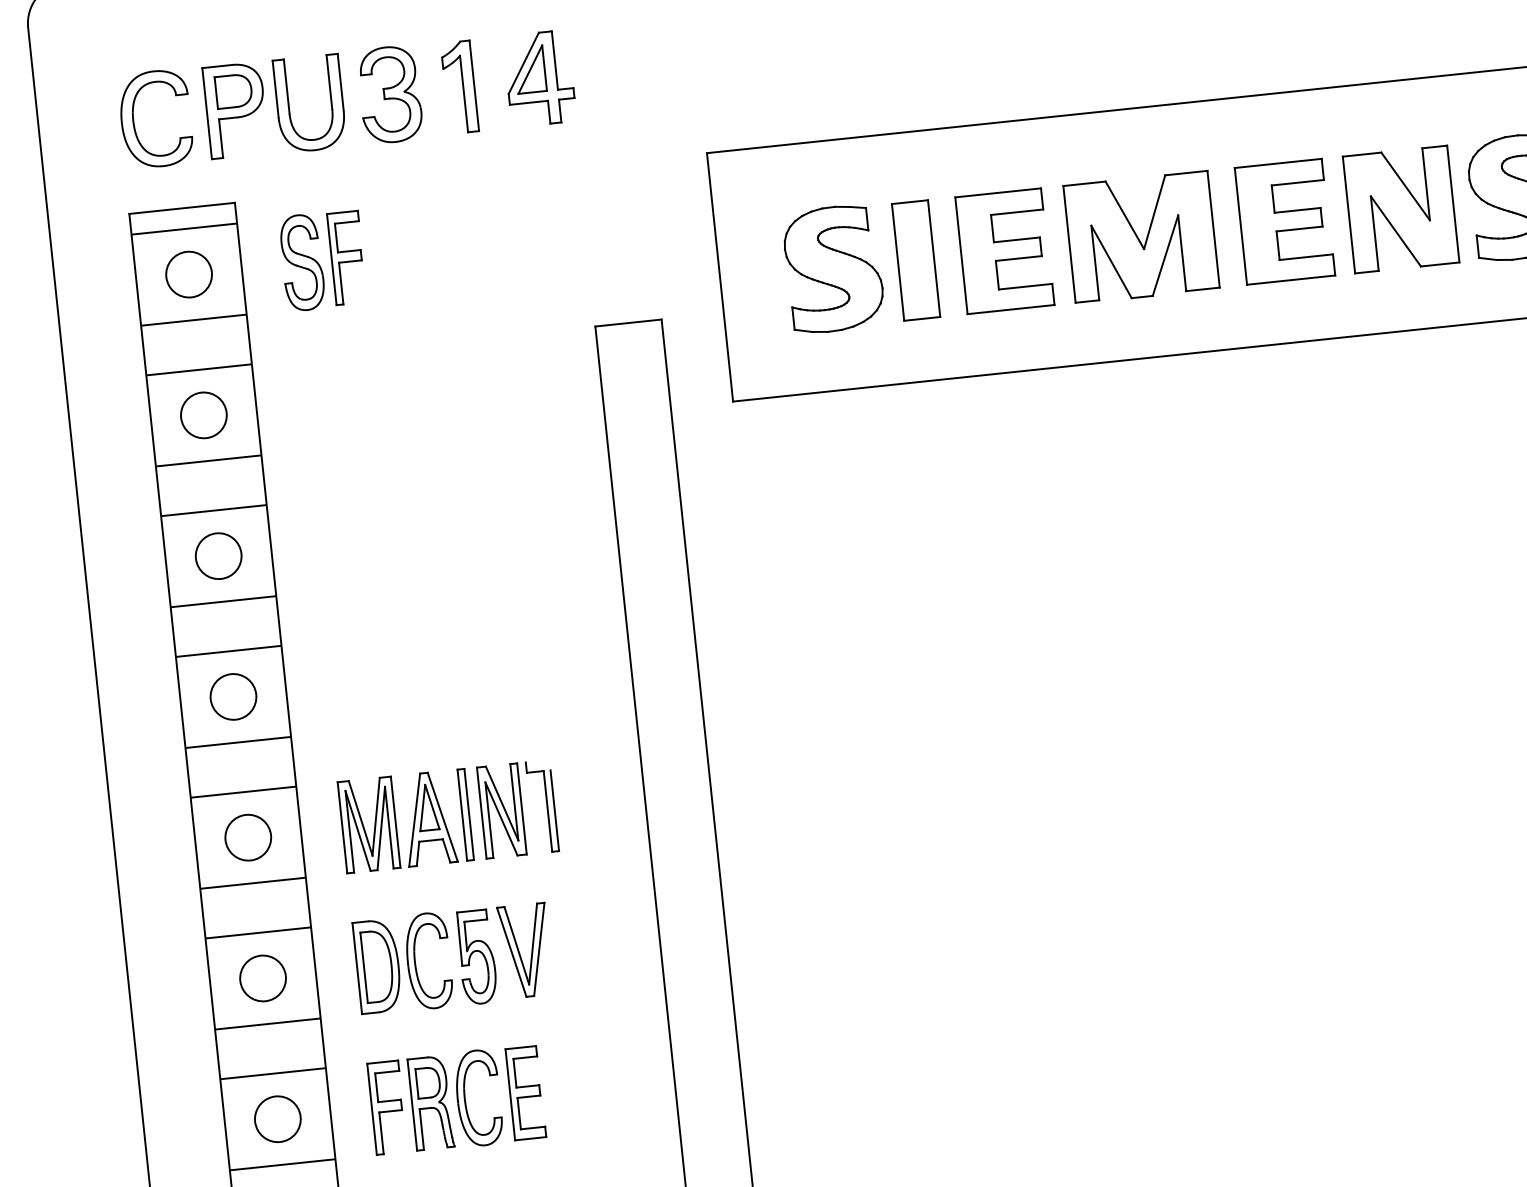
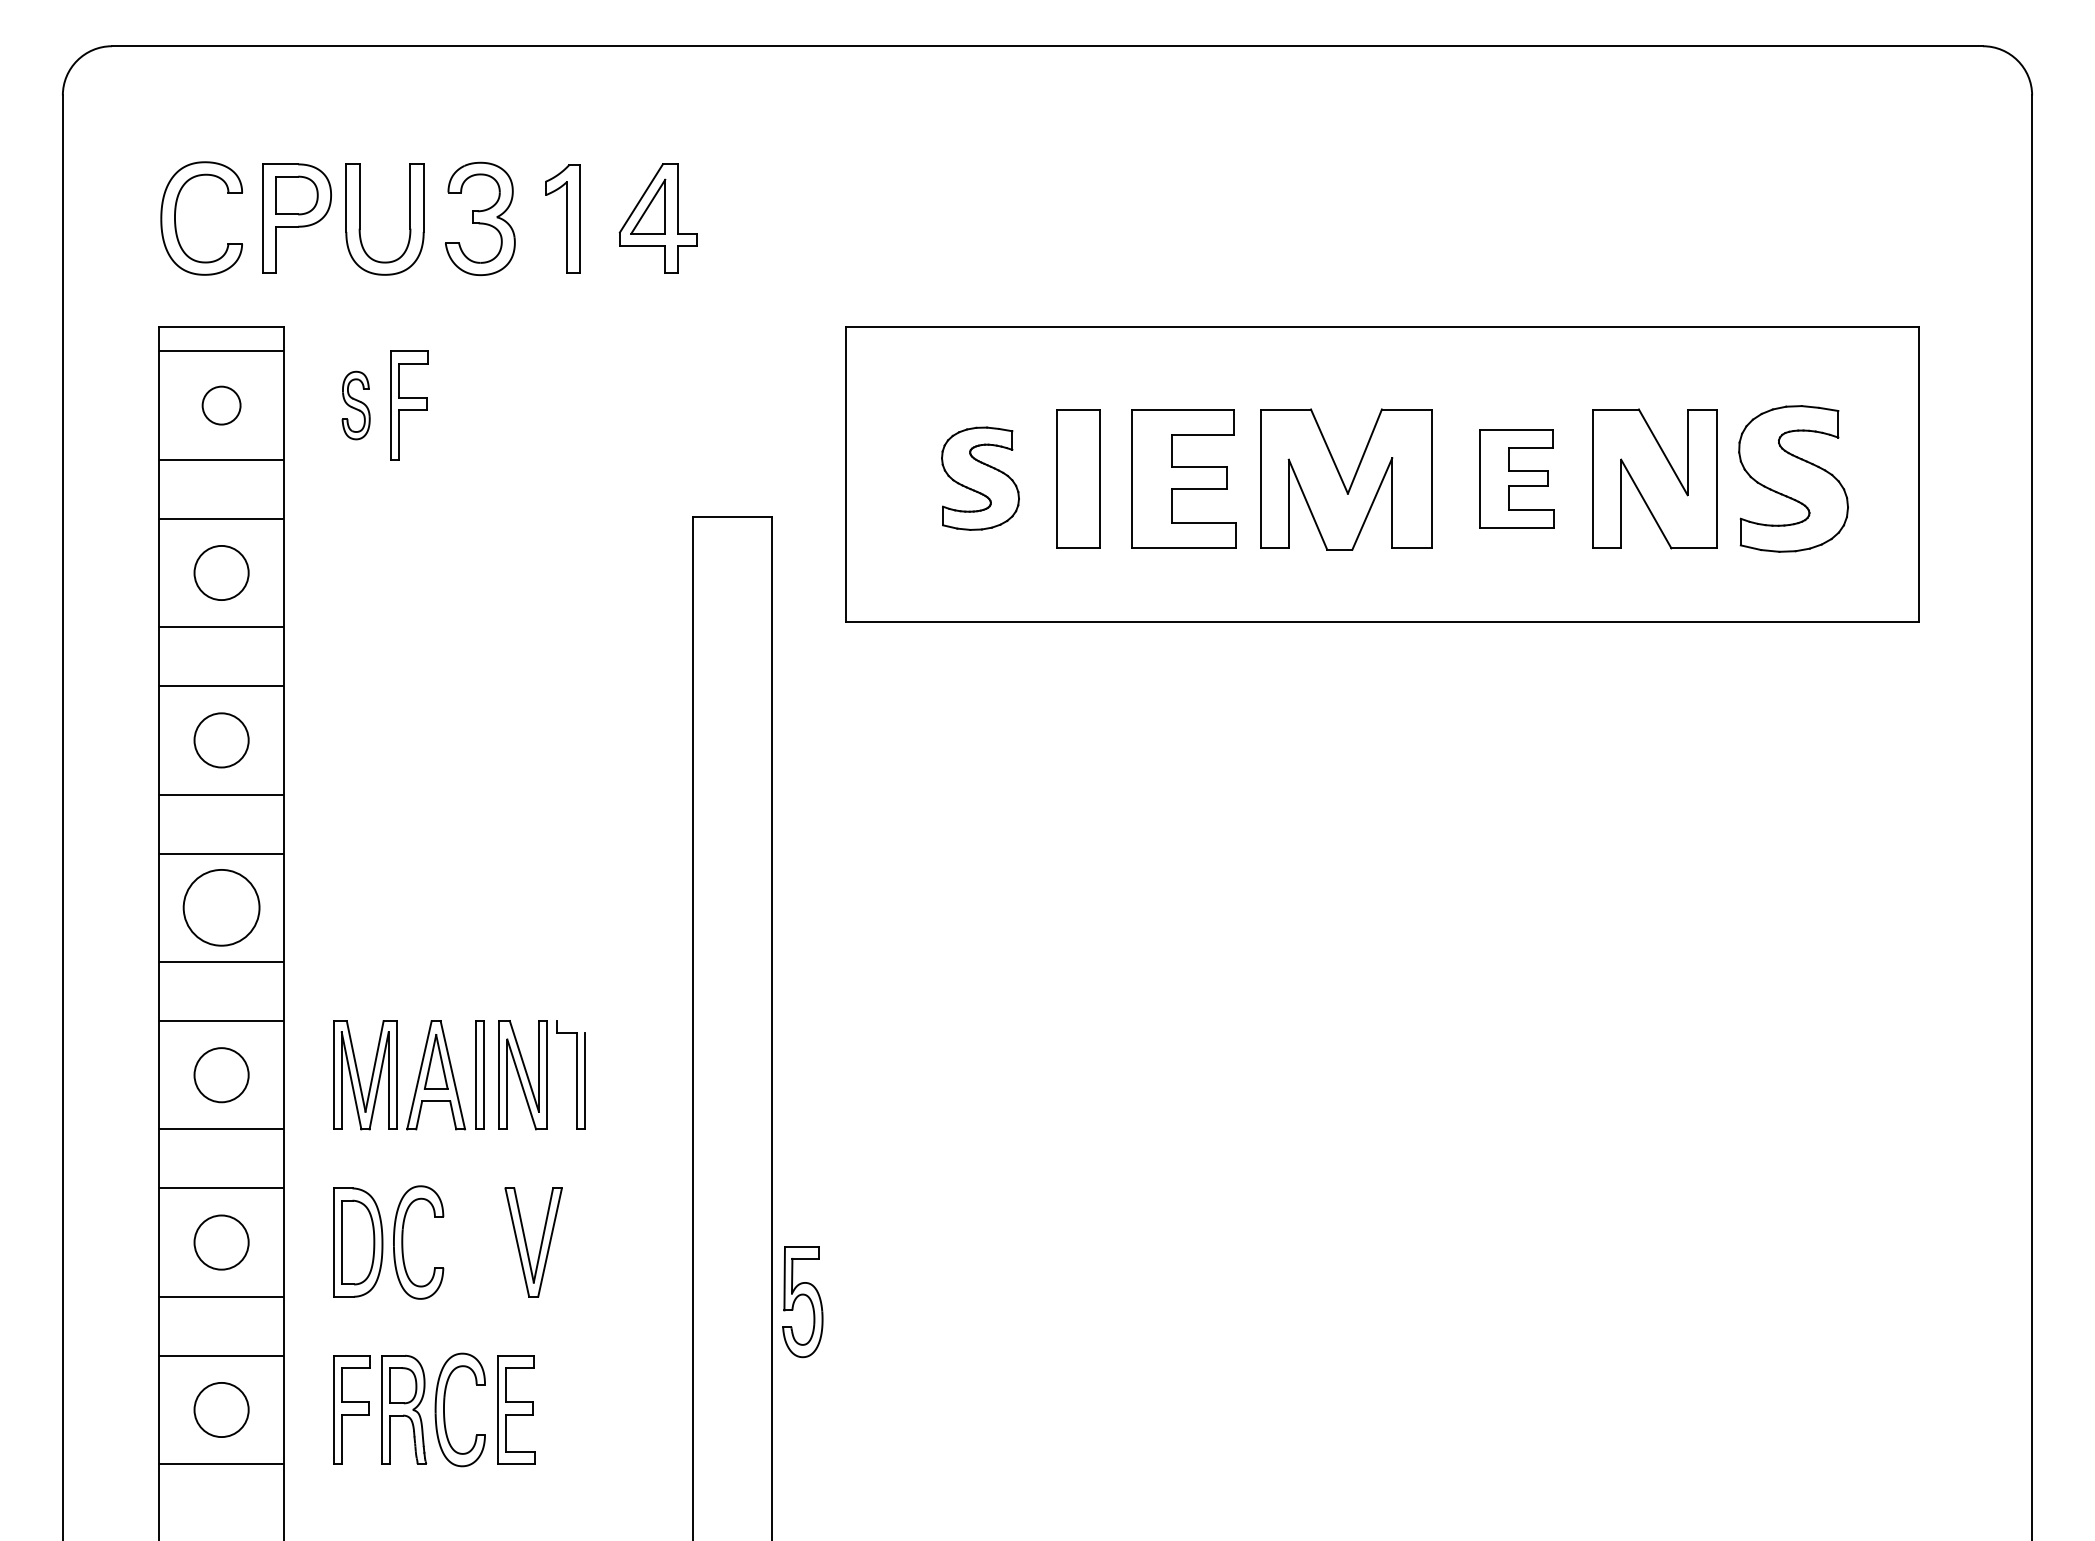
part: (1285, 221) -> (1517, 478), size x0.7
part: (301, 262) -> (355, 405), size x0.6
part: (833, 268) -> (980, 478), size x0.7
circle: (188, 274) -> (221, 405), size x0.7
circle: (233, 696) -> (221, 907), size x1.4
part: (472, 953) -> (798, 1297), moved

